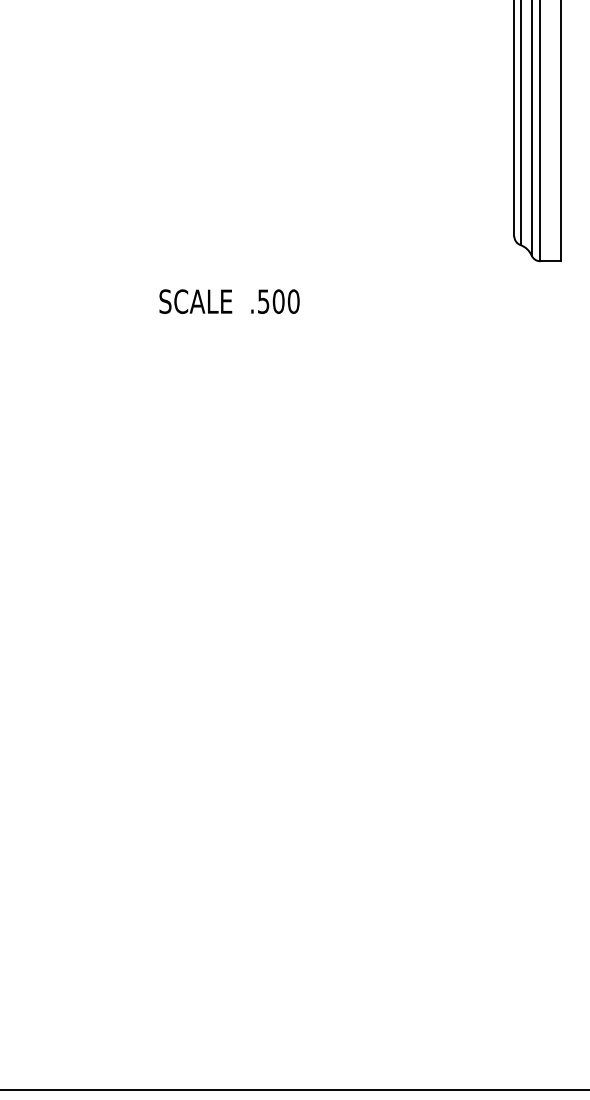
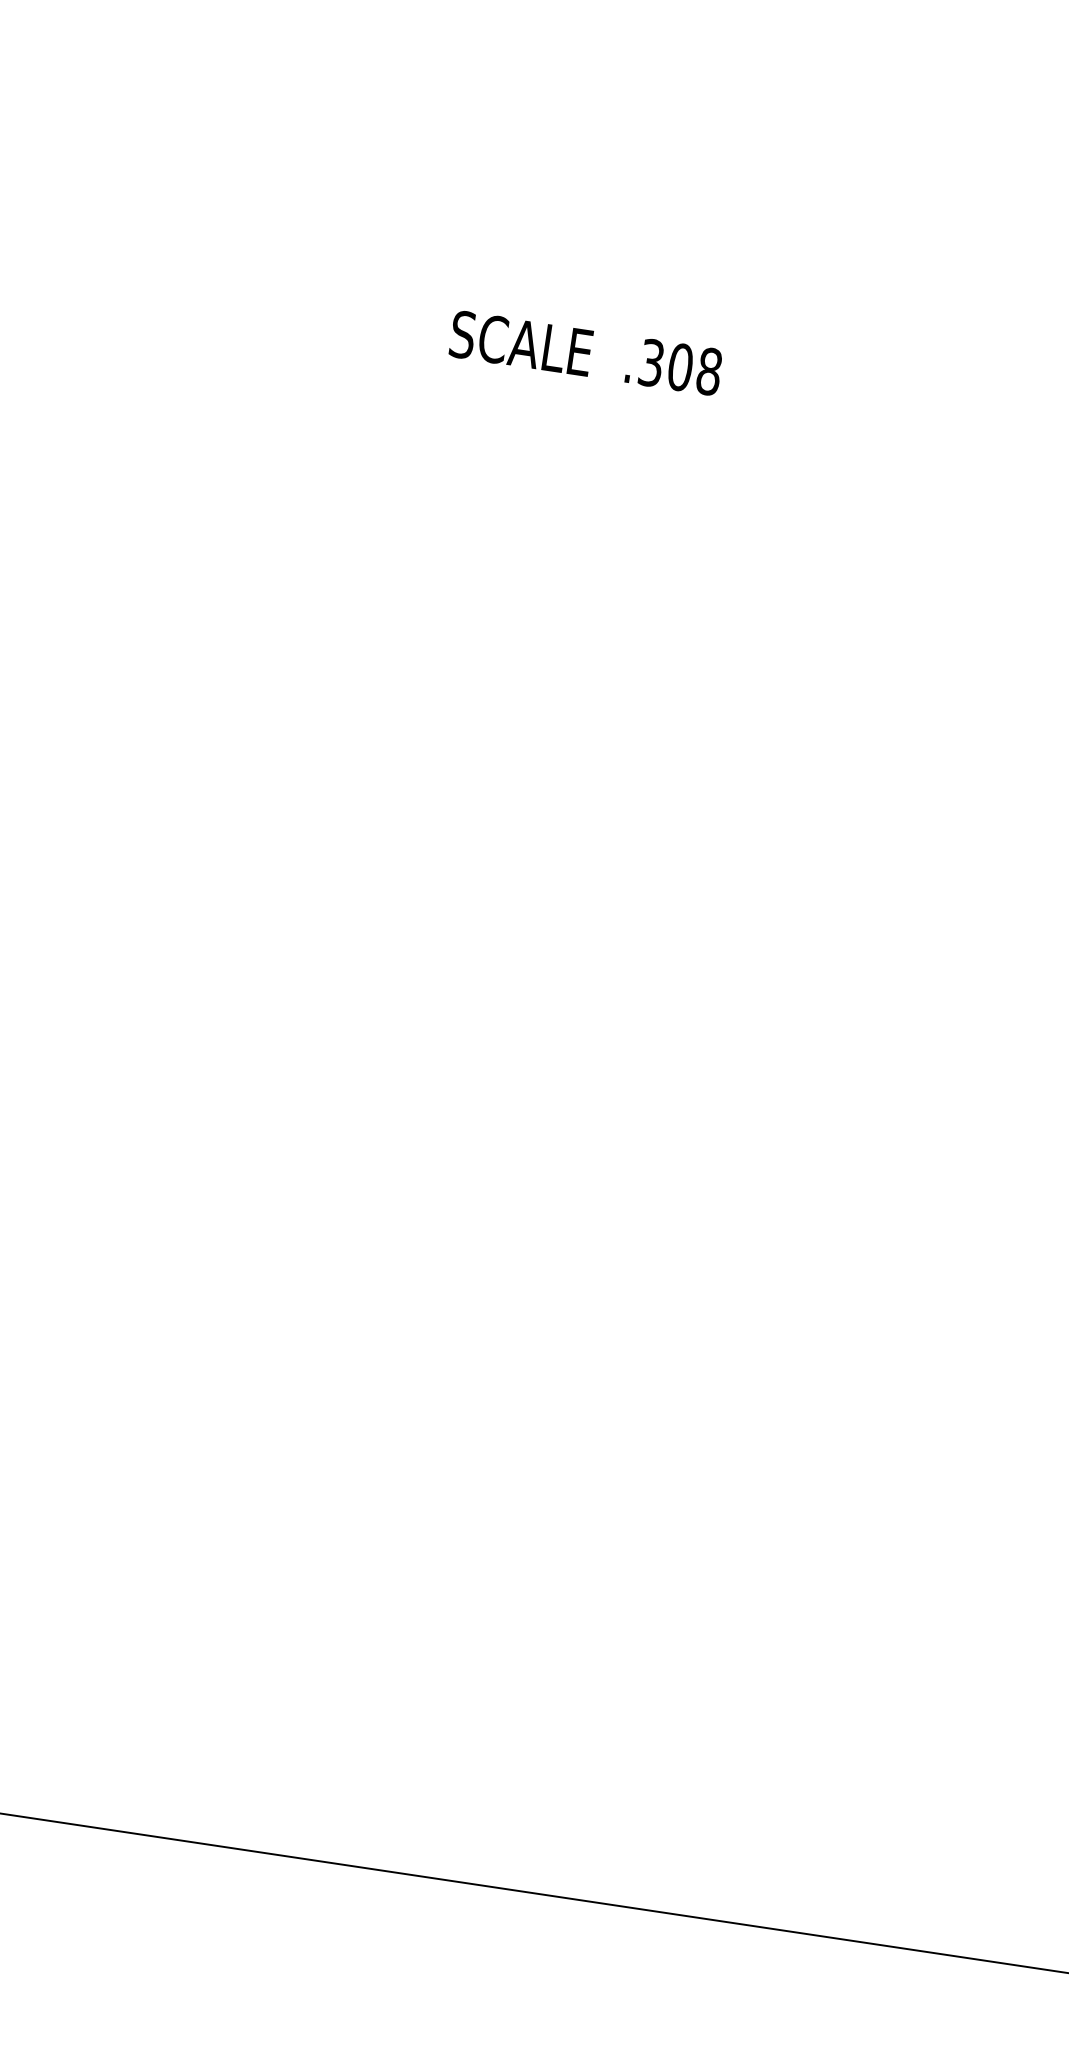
text: (278, 301) -> (680, 366), .500 -> .308

